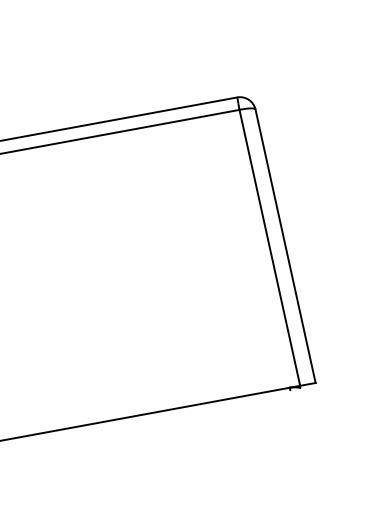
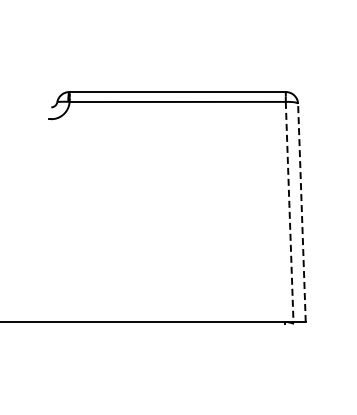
line: (284, 245) -> (301, 212), solid -> dashed
line: (269, 248) -> (289, 212), solid -> dashed

